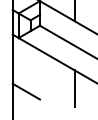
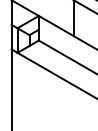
line: (74, 88) -> (73, 103), removed
line: (25, 91) -> (24, 106), removed

